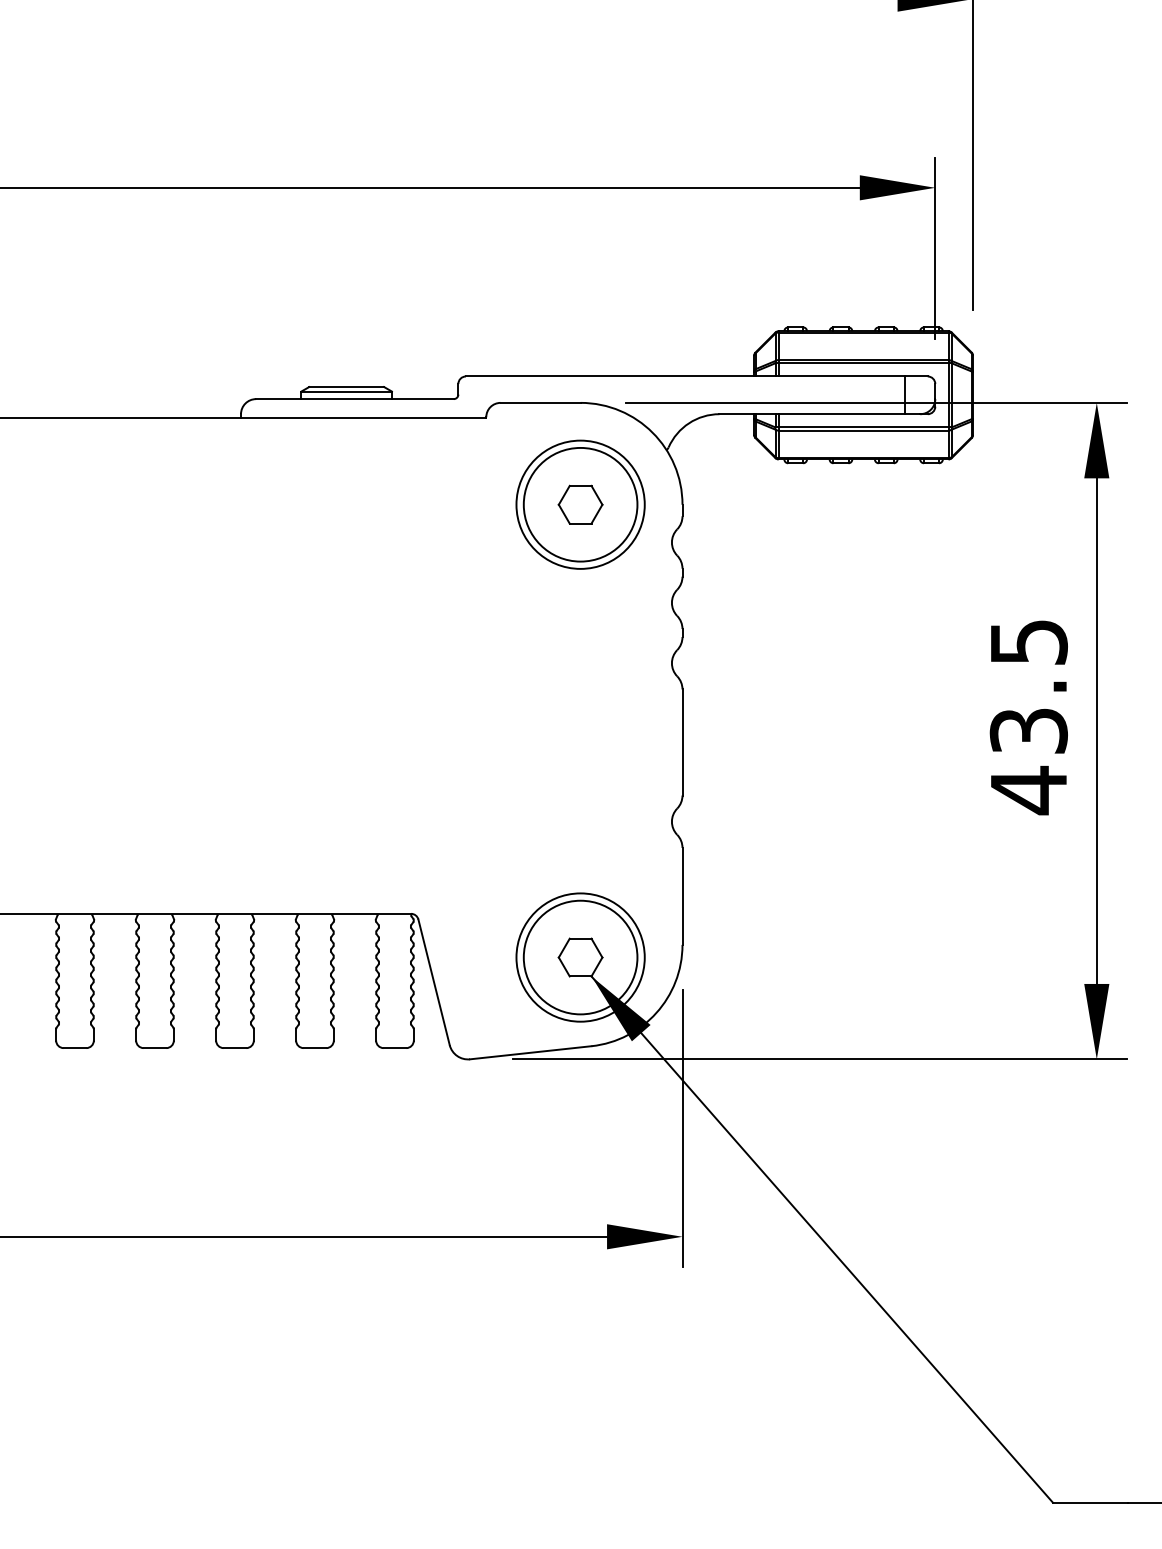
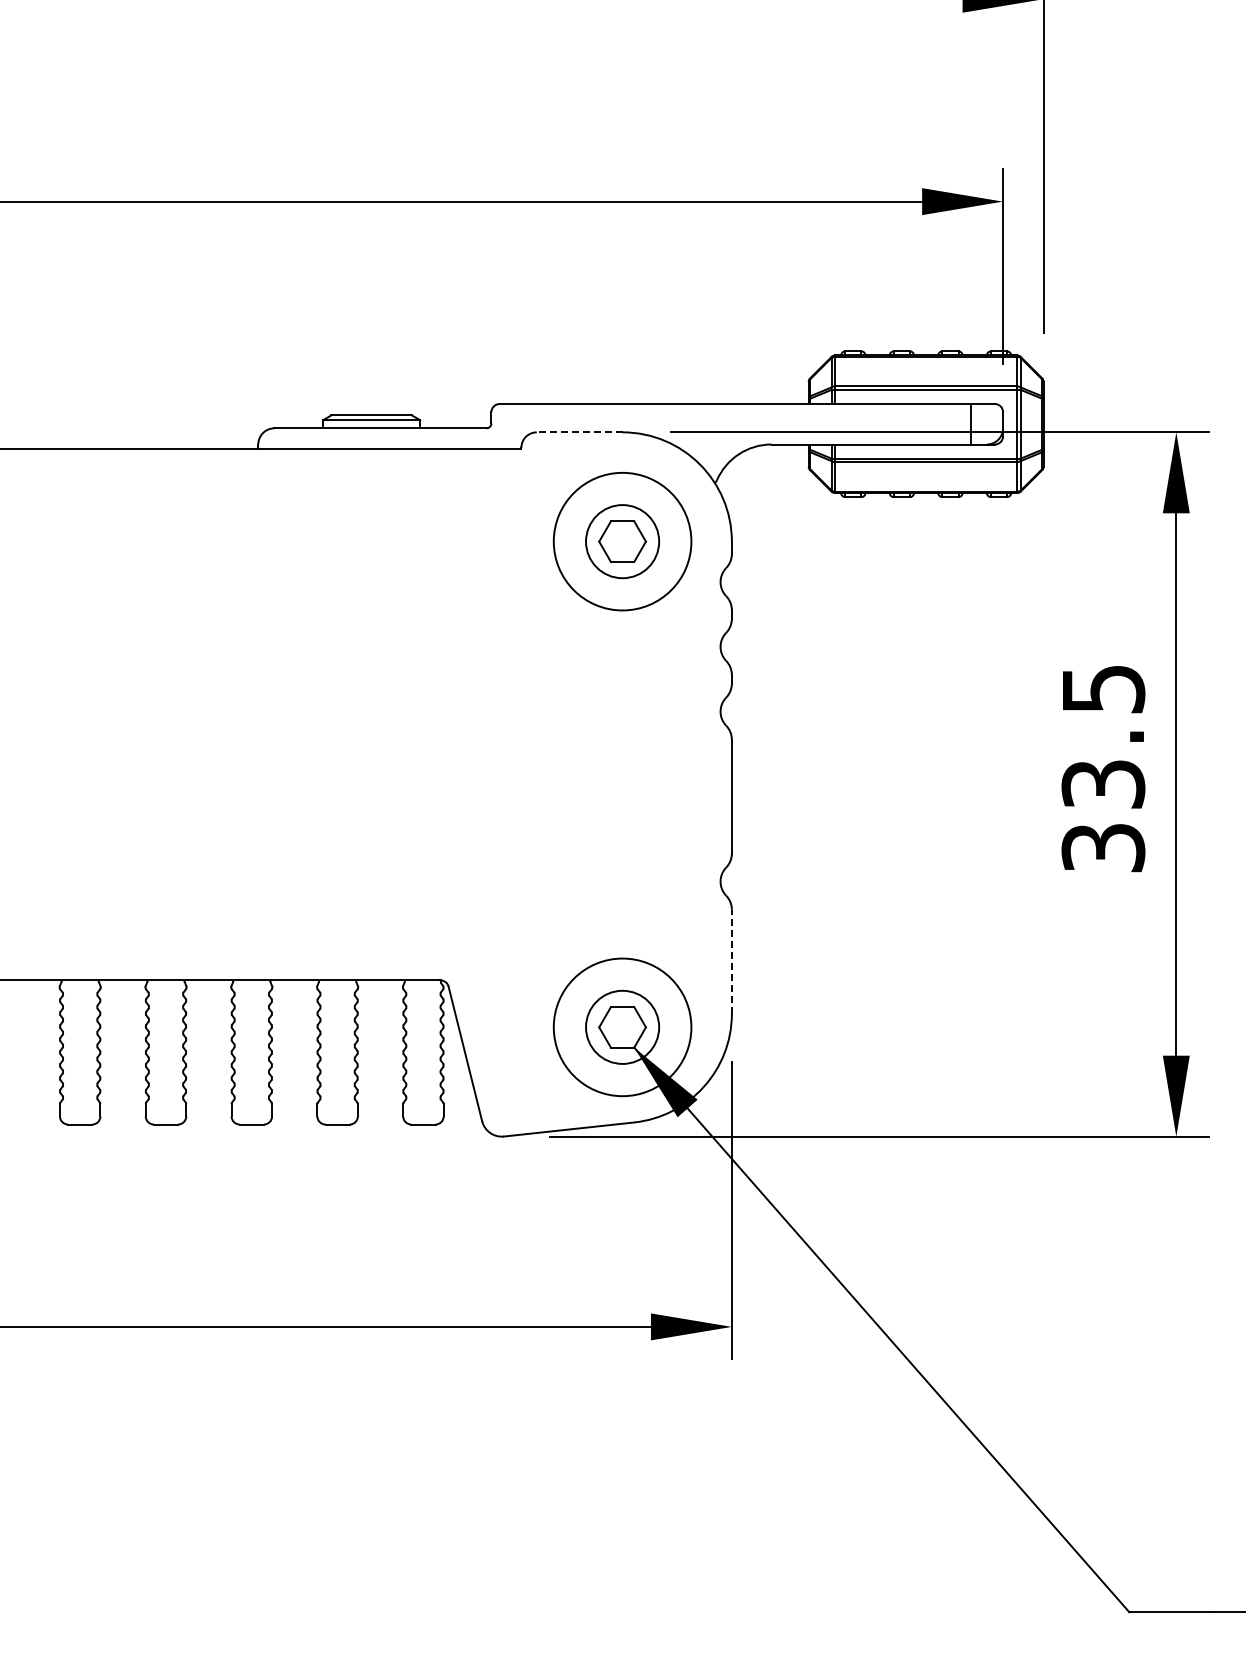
line: (540, 403) -> (579, 432), solid -> dashed
circle: (580, 504) -> (622, 541), size x0.6
text: (1028, 789) -> (1103, 847), 43.5 -> 33.5
line: (682, 896) -> (731, 961), solid -> dashed
circle: (580, 957) -> (622, 1027), size x0.6

